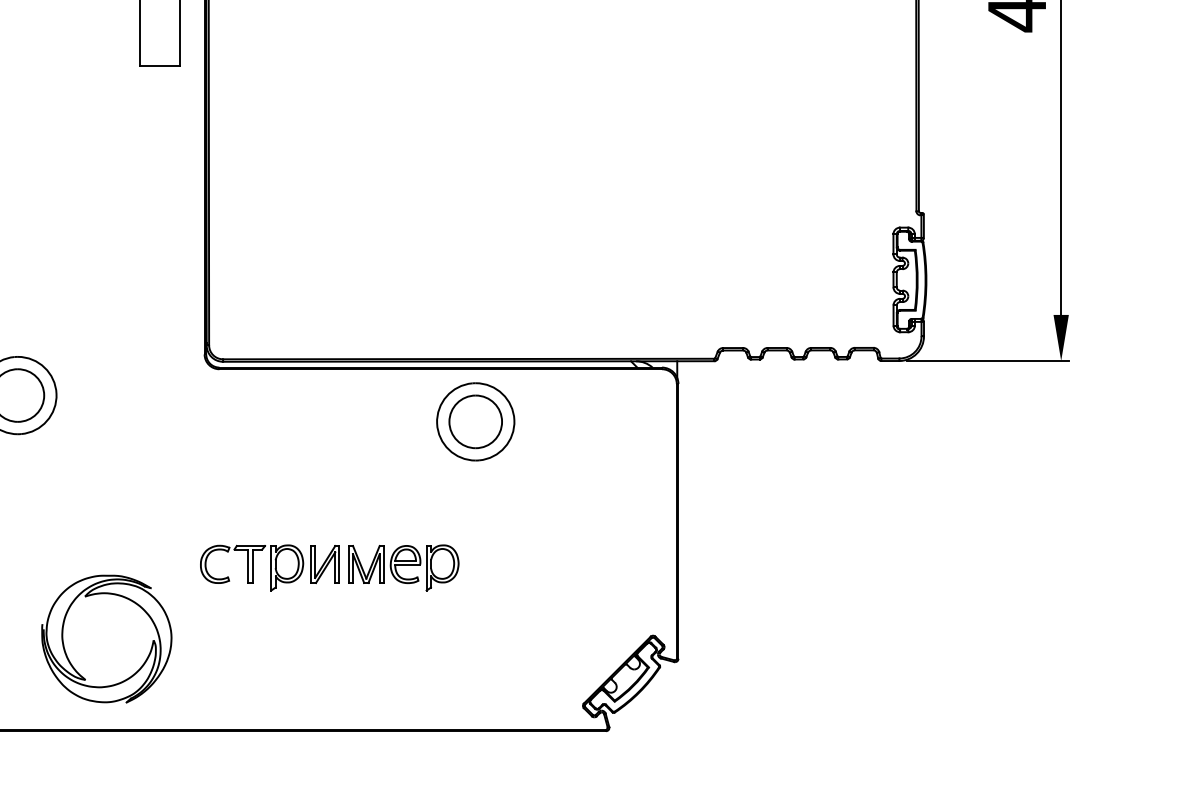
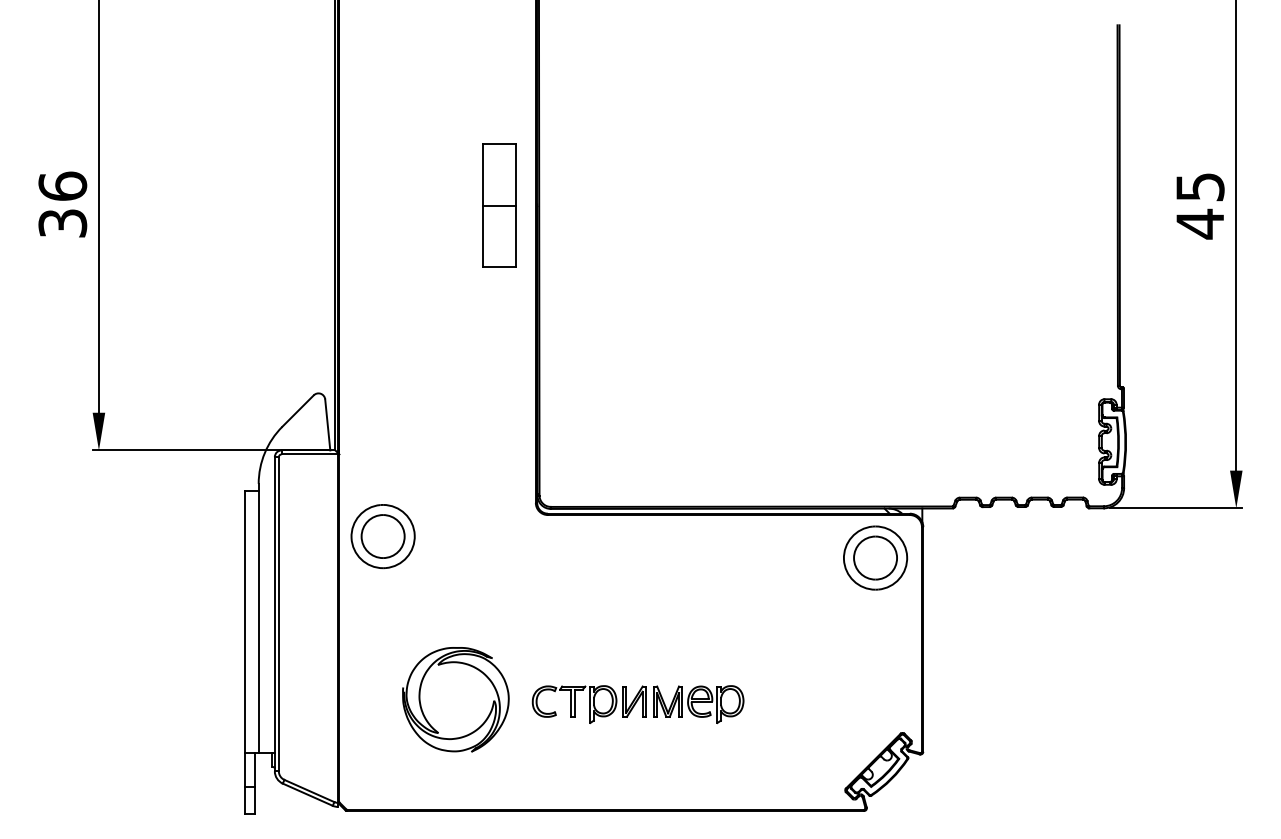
part: (475, 421) -> (875, 557), moved
part: (328, 567) -> (637, 704), moved
part: (106, 638) -> (455, 699), moved

